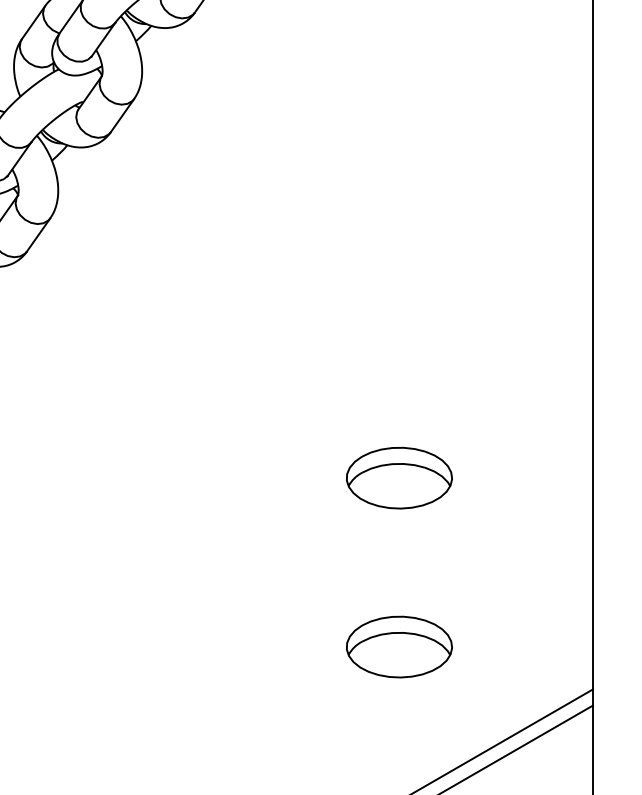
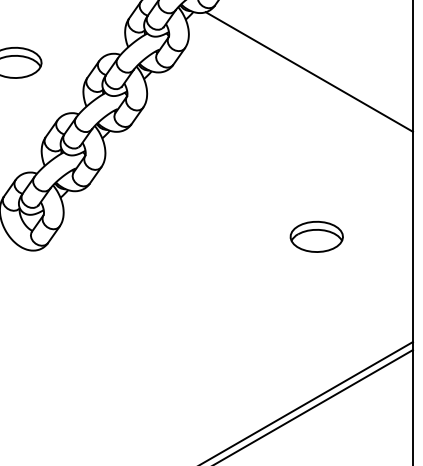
line: (382, 145) -> (308, 71), added
part: (398, 646) -> (316, 320), removed

